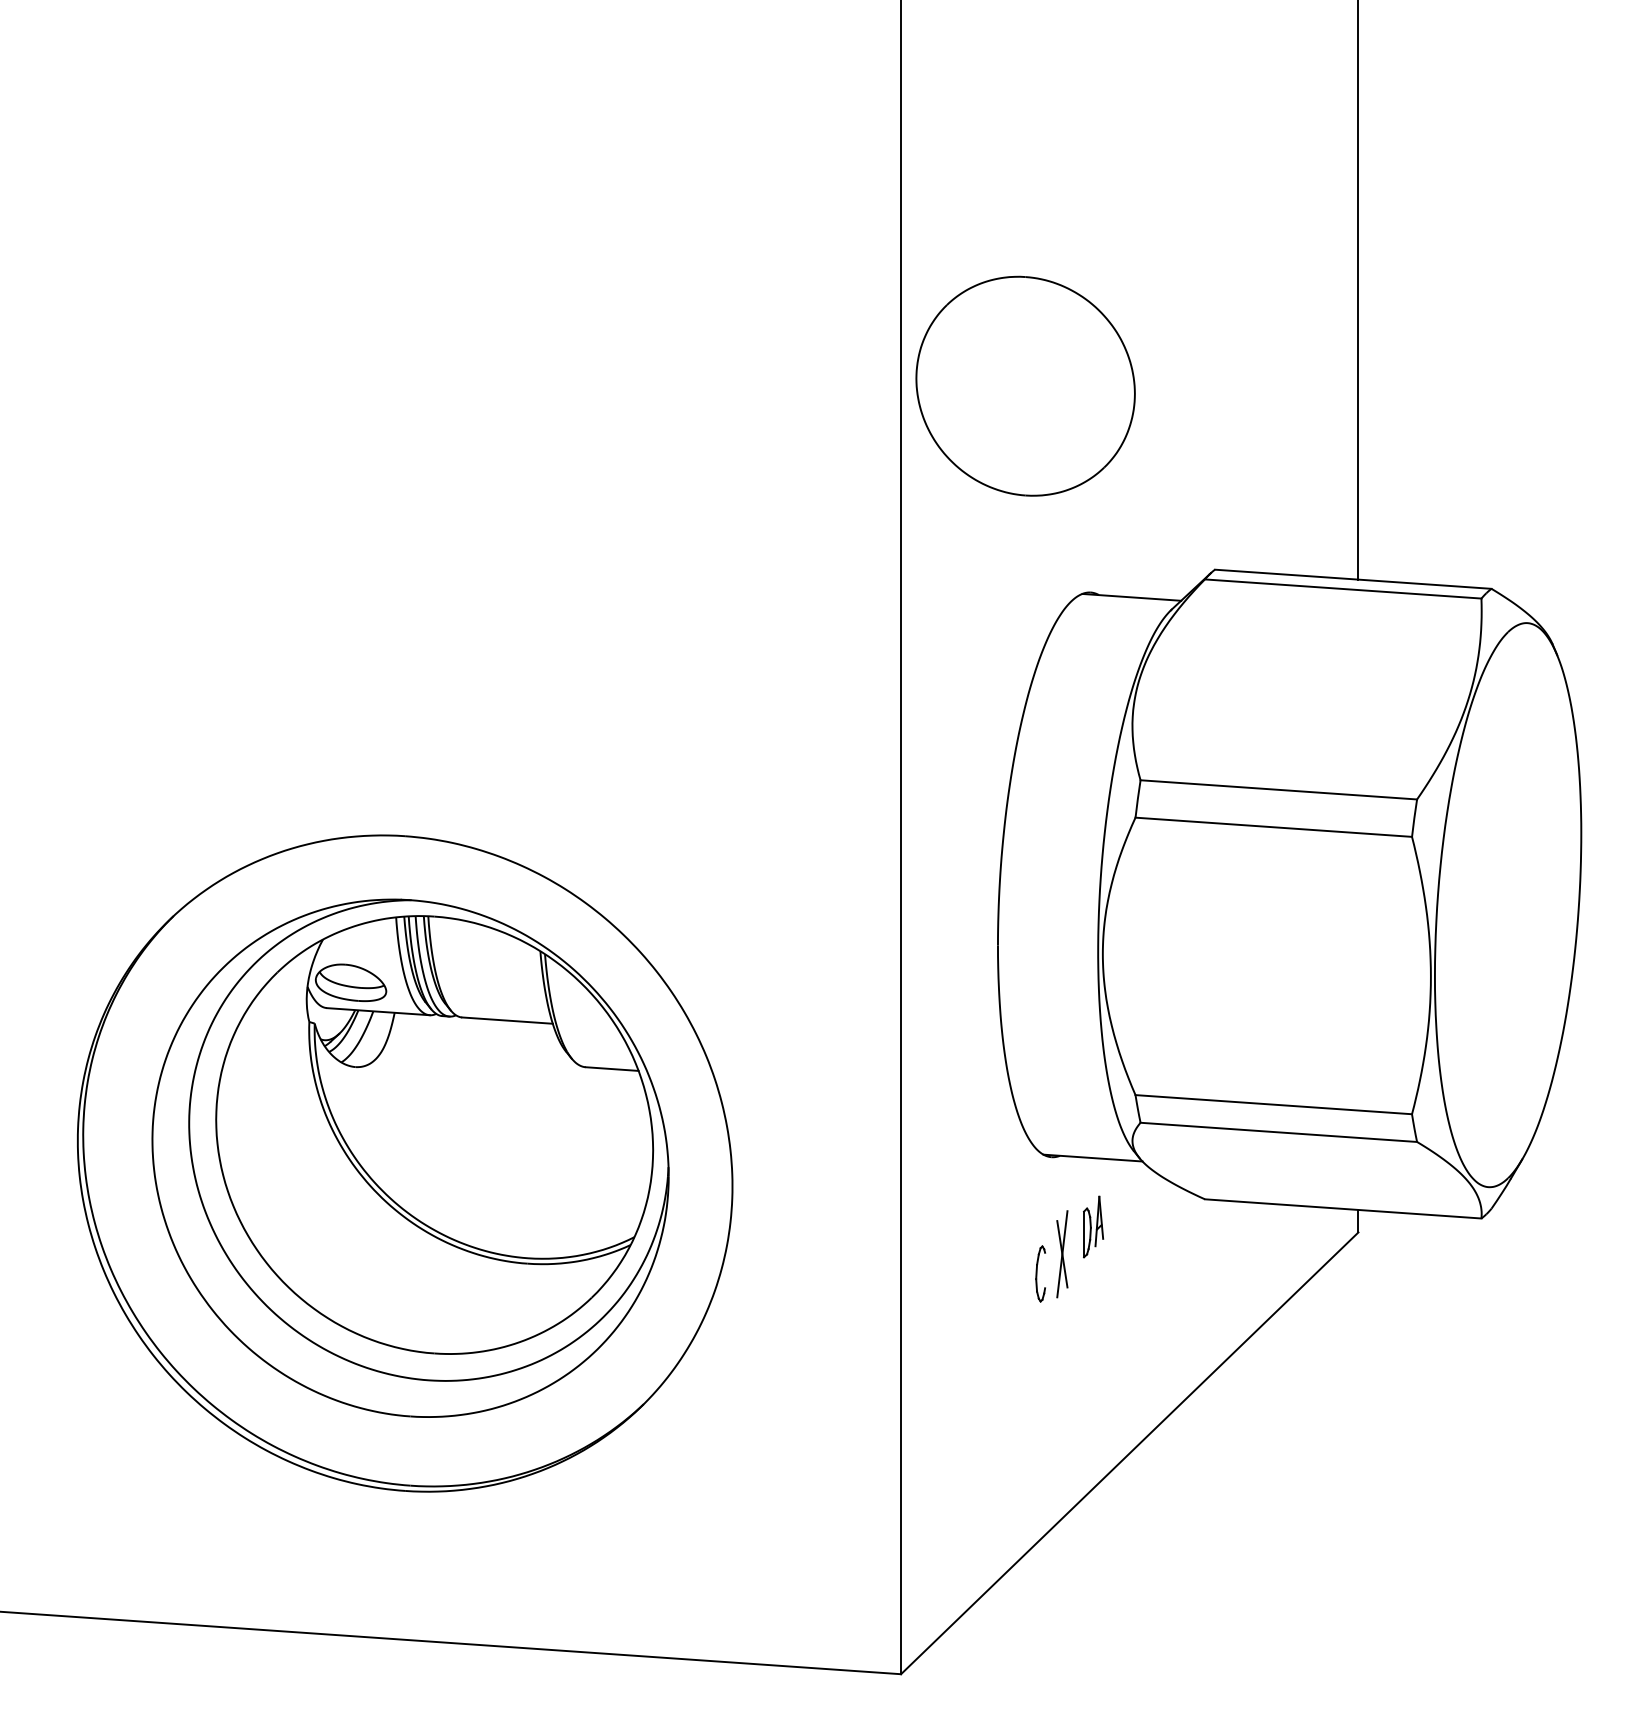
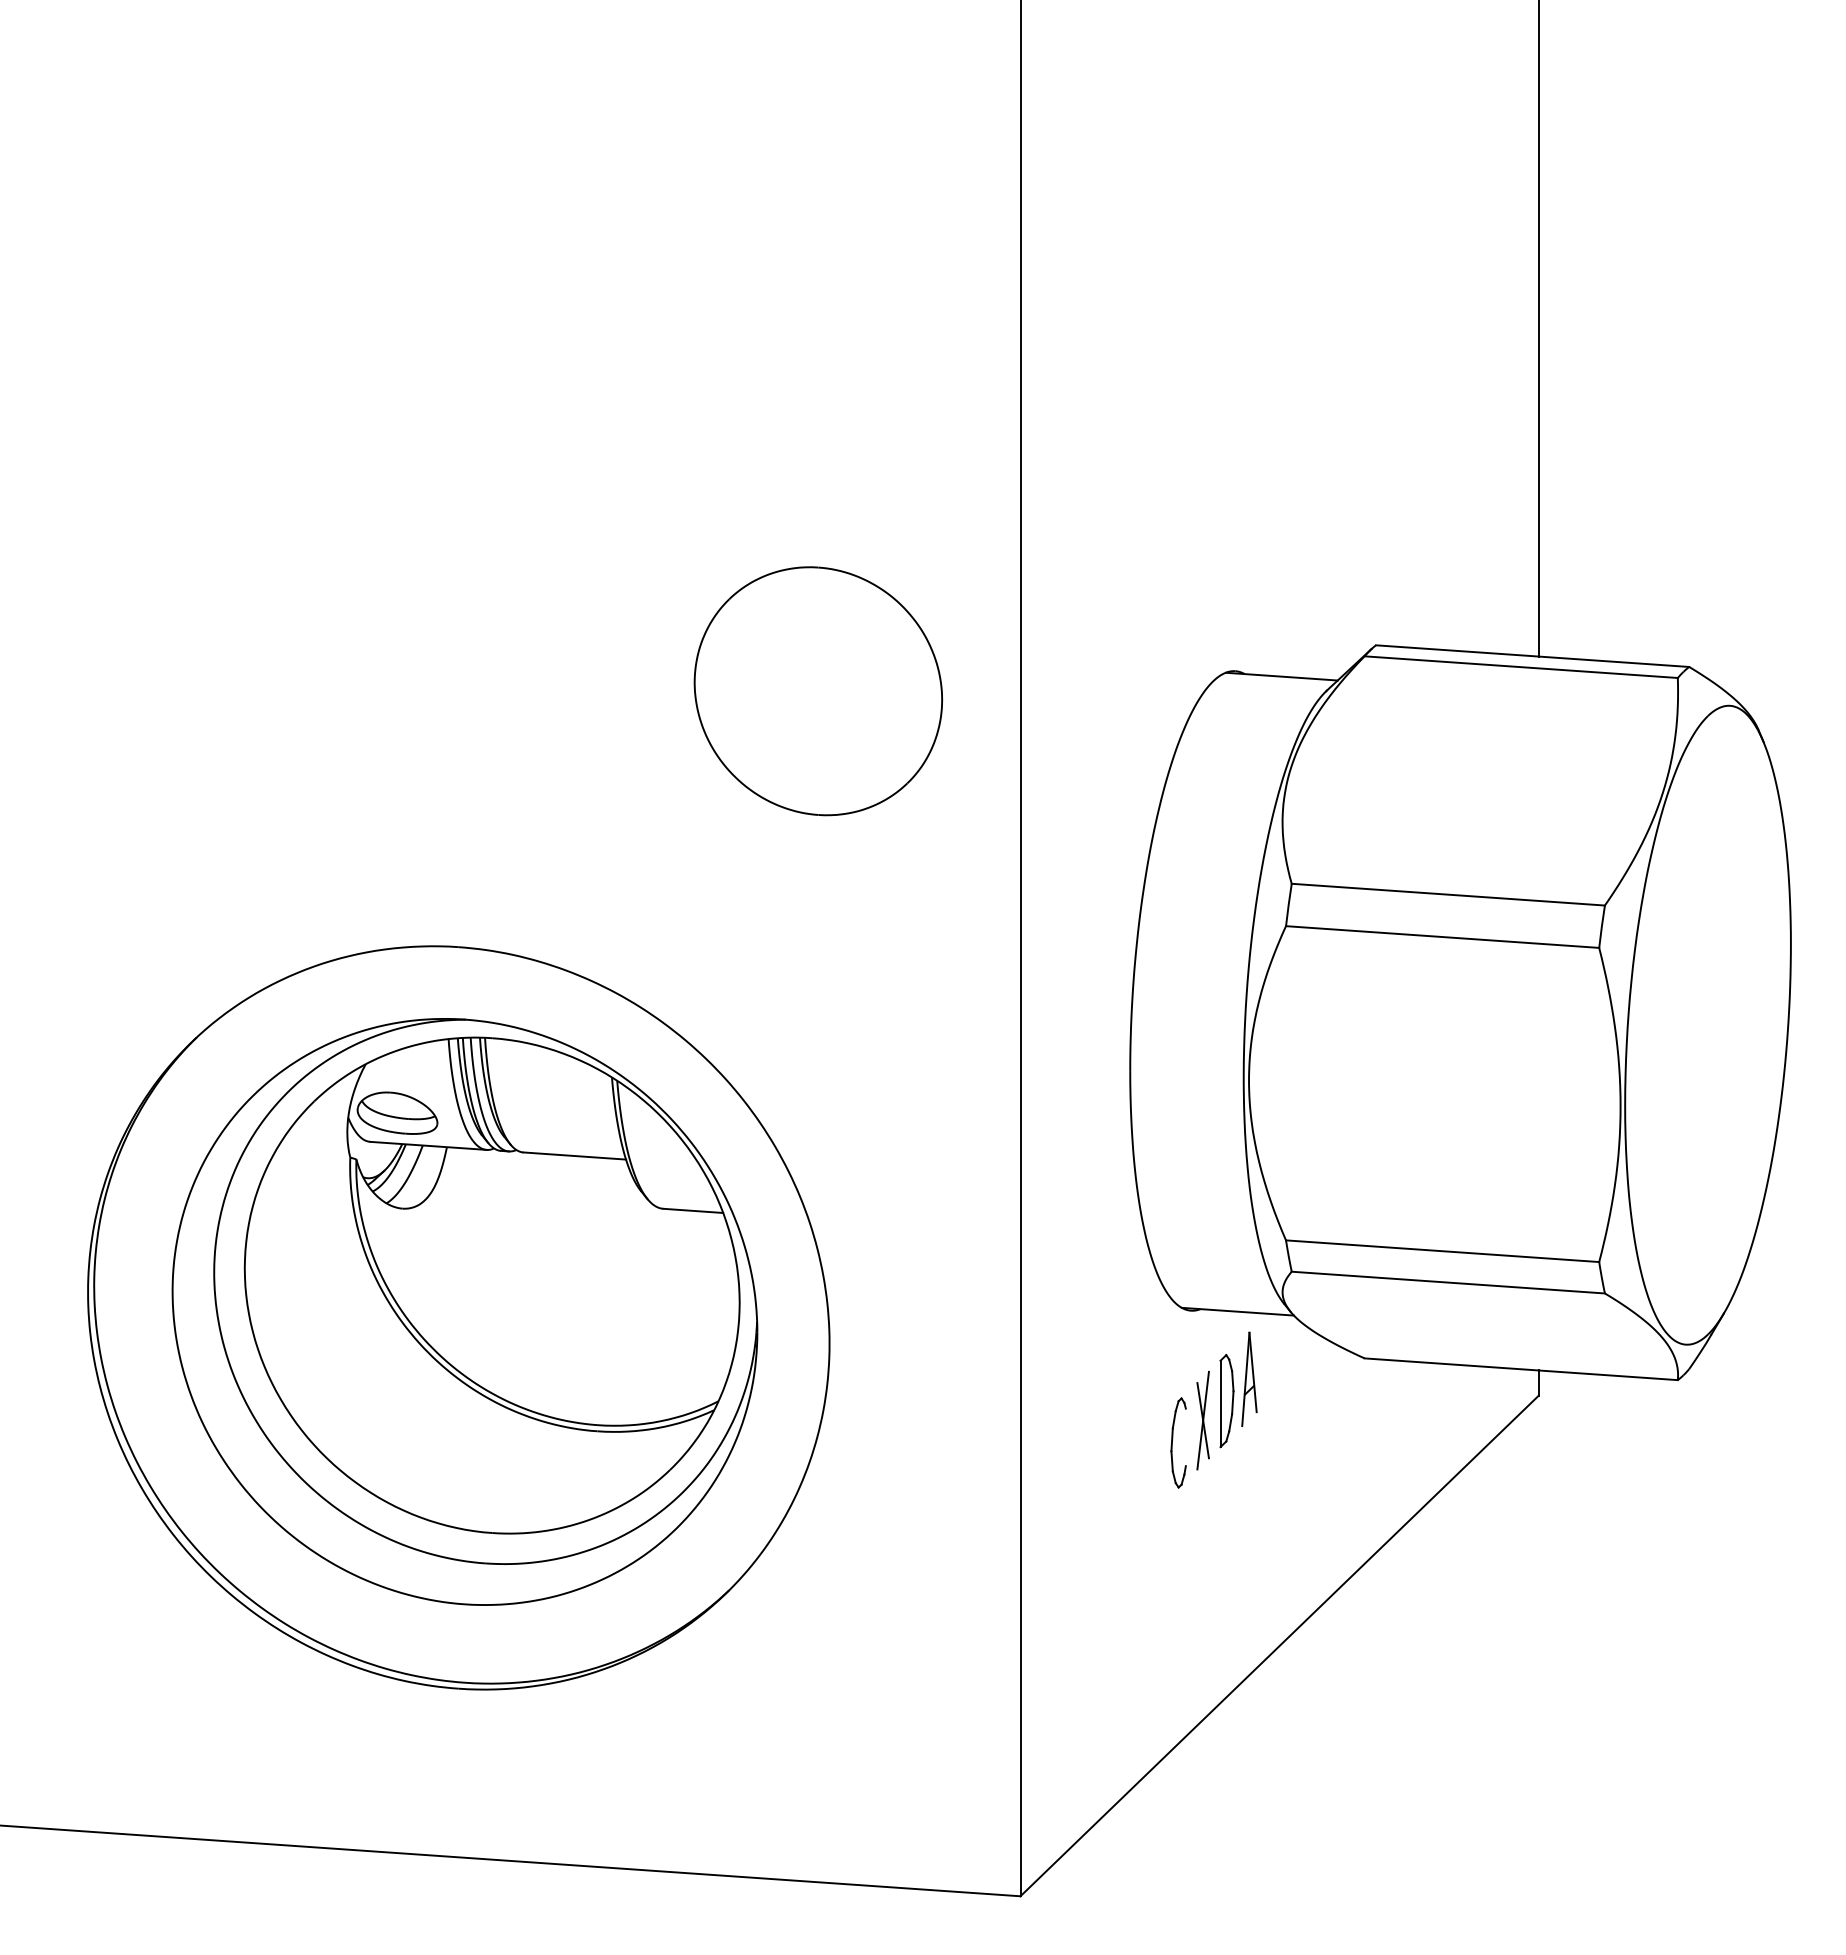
part: (1025, 385) -> (818, 690), moved
part: (1093, 1226) -> (1238, 1389), size x1.67
part: (1040, 1273) -> (1178, 1442), size x1.43

